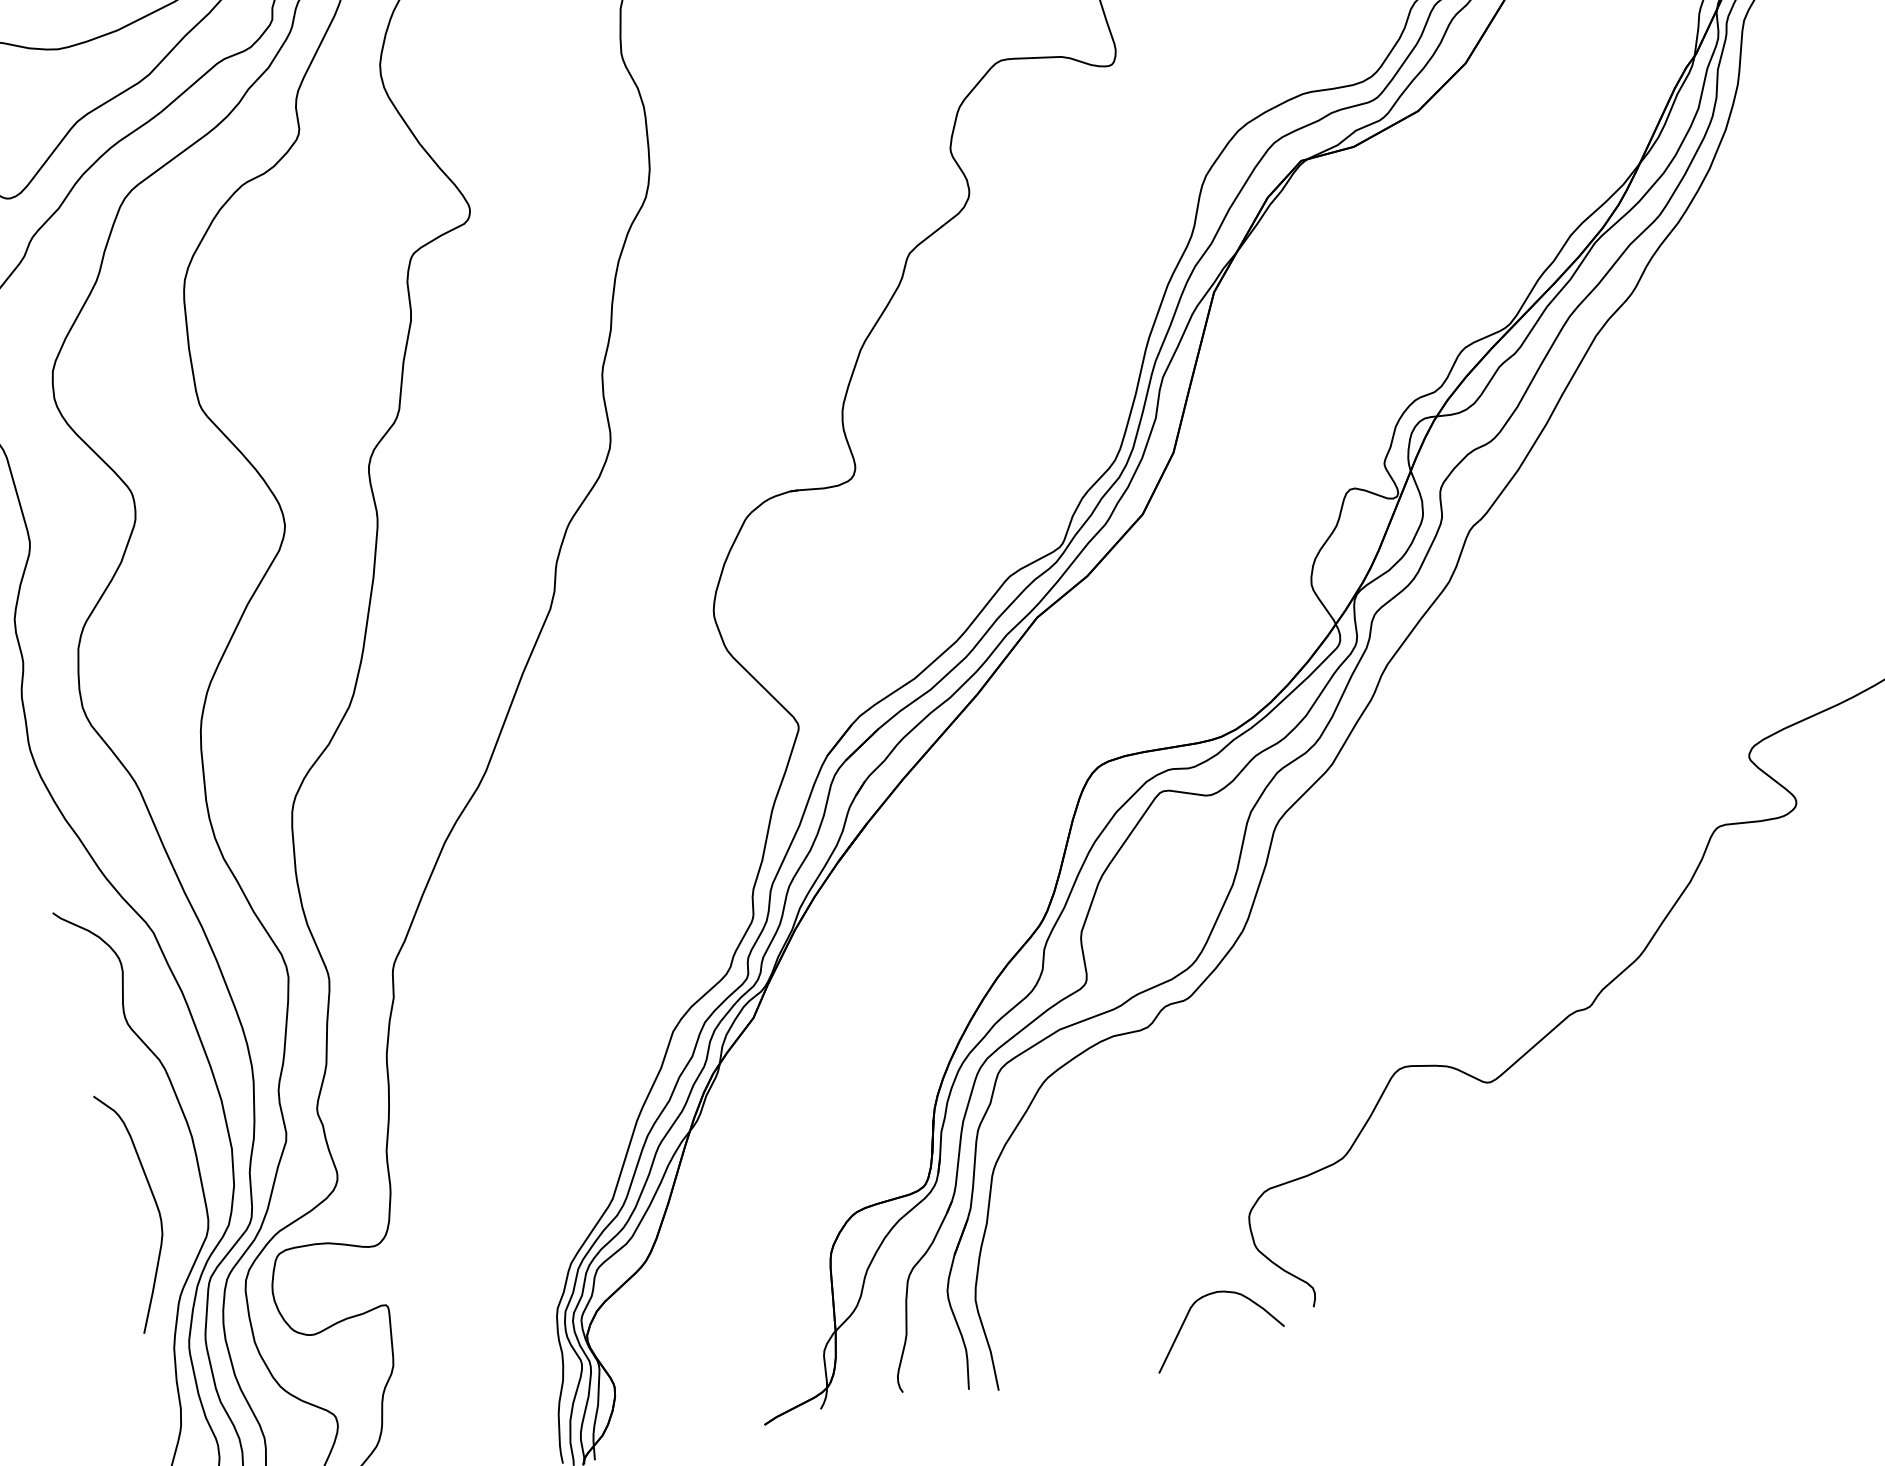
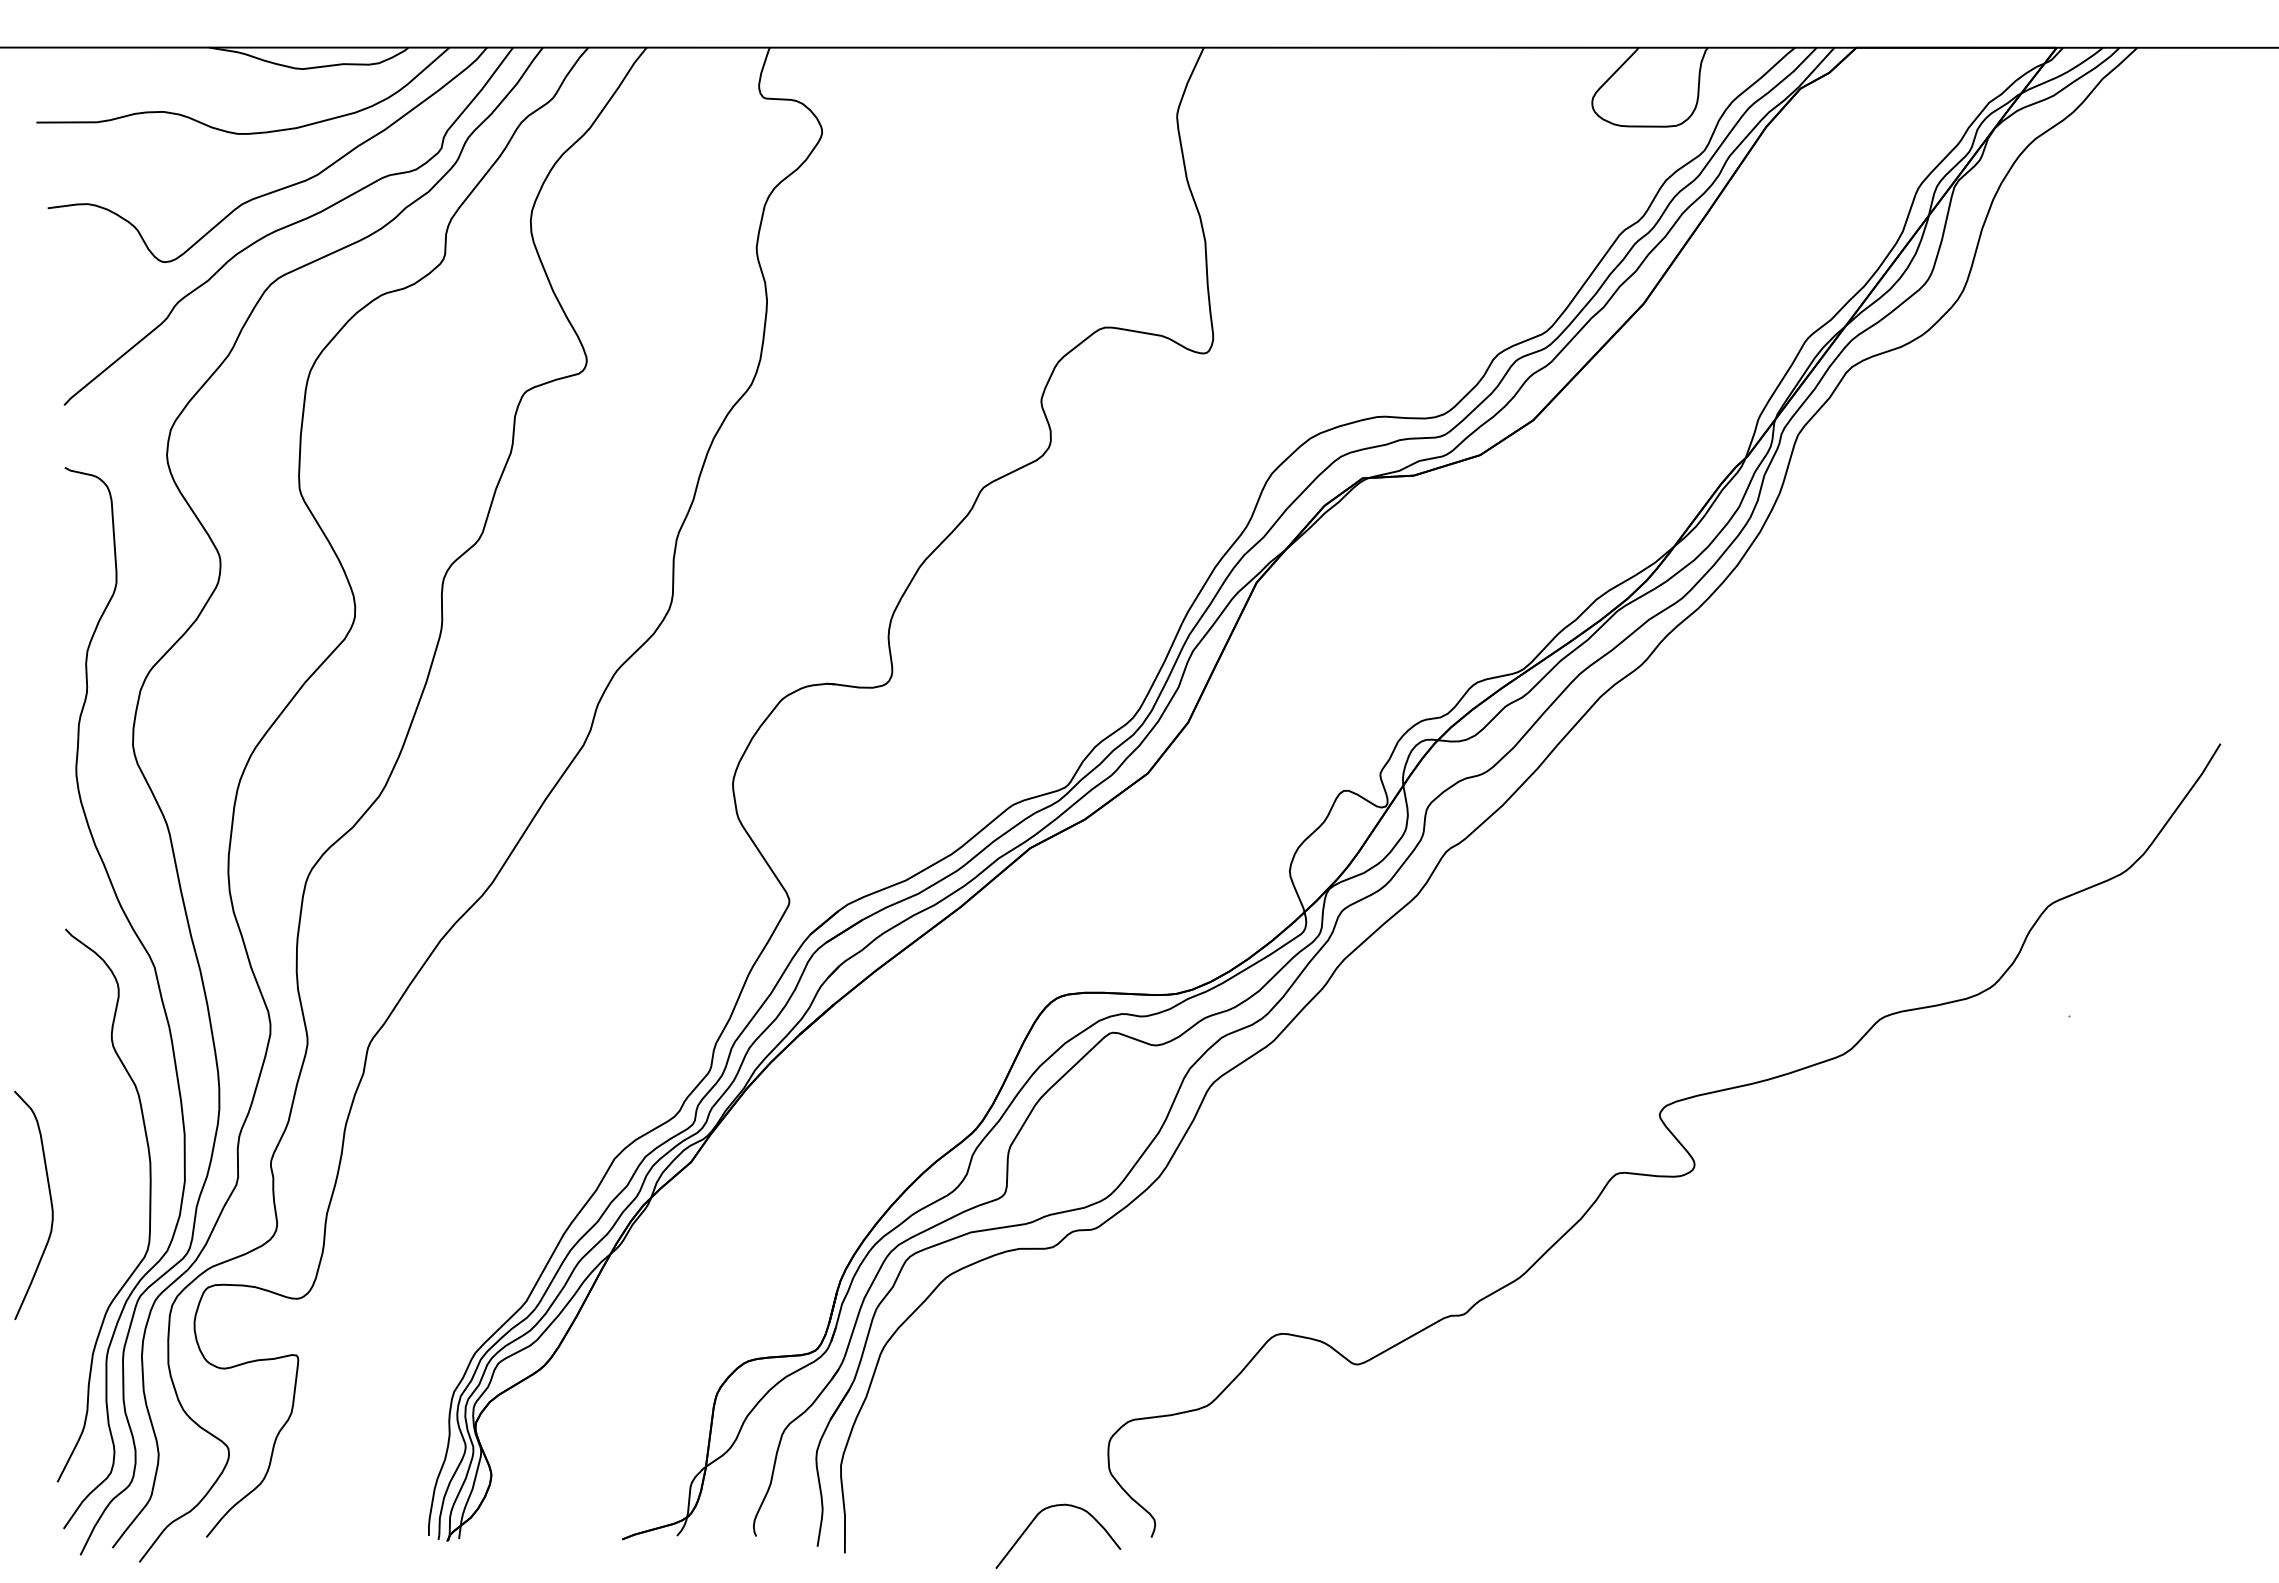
curve: (155, 1205) -> (50, 1203), moved

